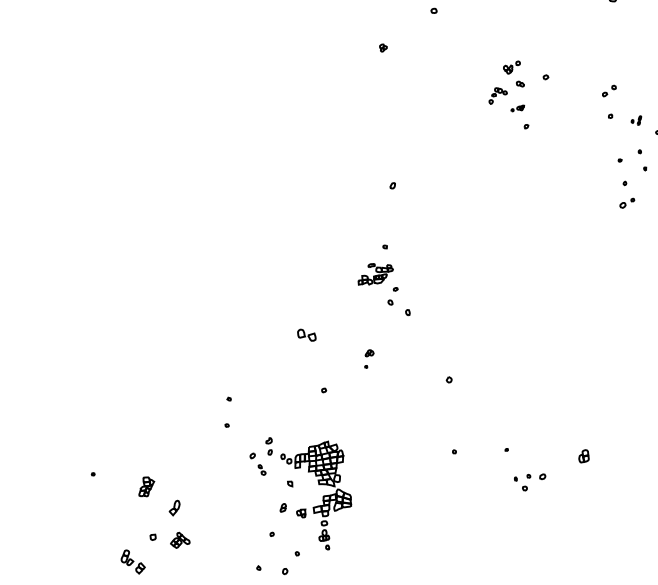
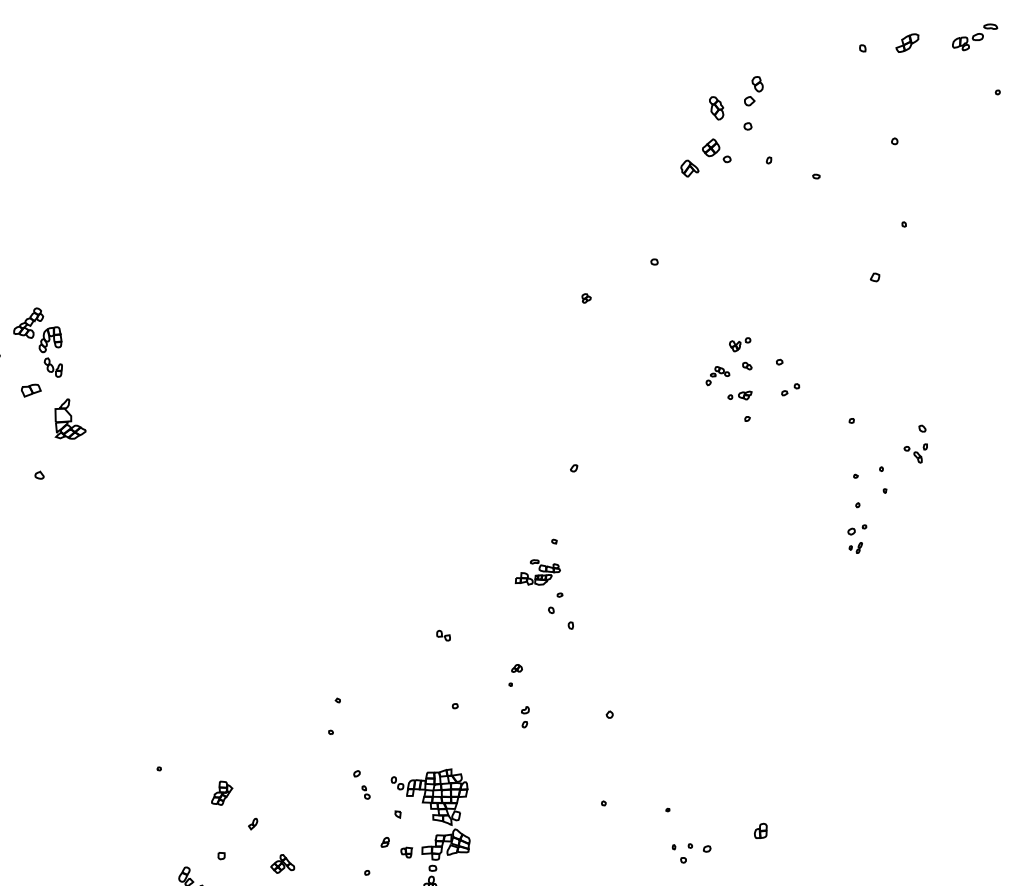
part: (609, 90) -> (790, 389), moved
part: (517, 108) -> (739, 395), size x1.43
part: (636, 120) -> (855, 547), moved
part: (306, 334) -> (443, 635), size x0.62
part: (269, 446) -> (525, 717), moved
part: (175, 507) -> (253, 823), size x0.62
part: (179, 539) -> (282, 863), moved

